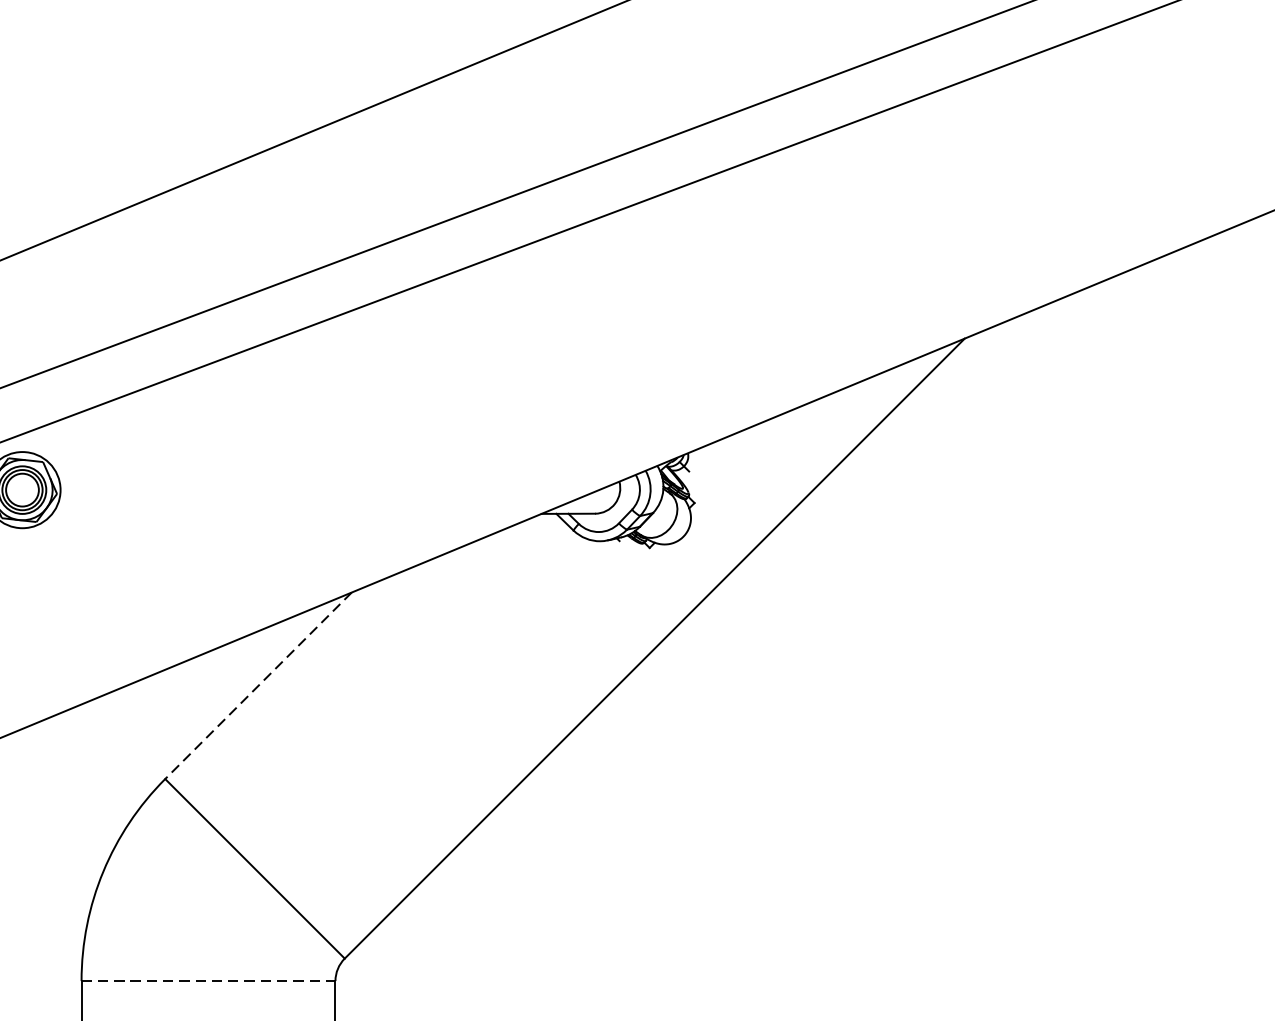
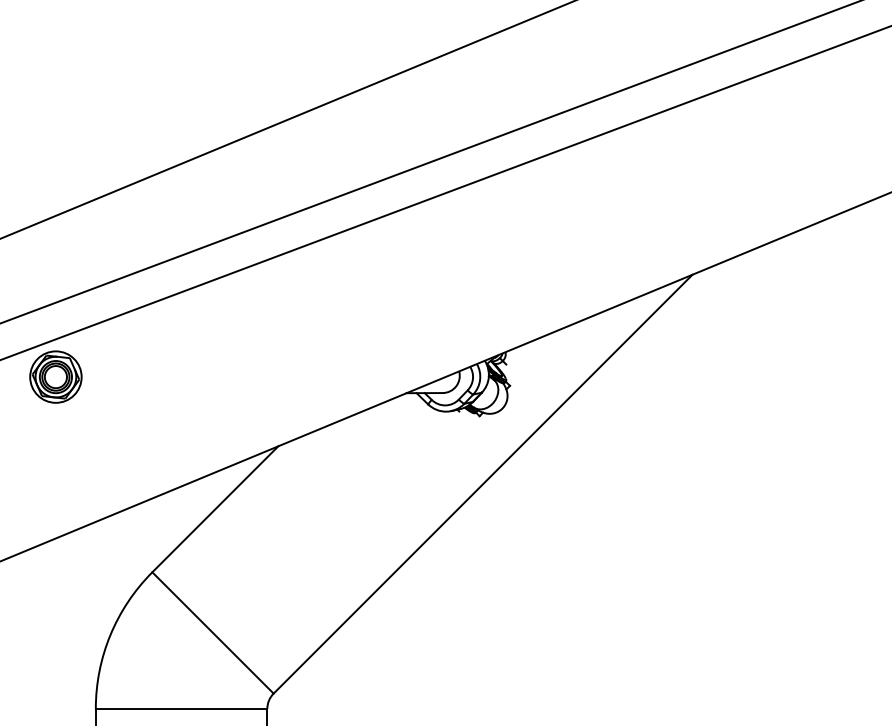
line: (258, 686) -> (215, 509), dashed -> solid
line: (208, 980) -> (181, 708), dashed -> solid

